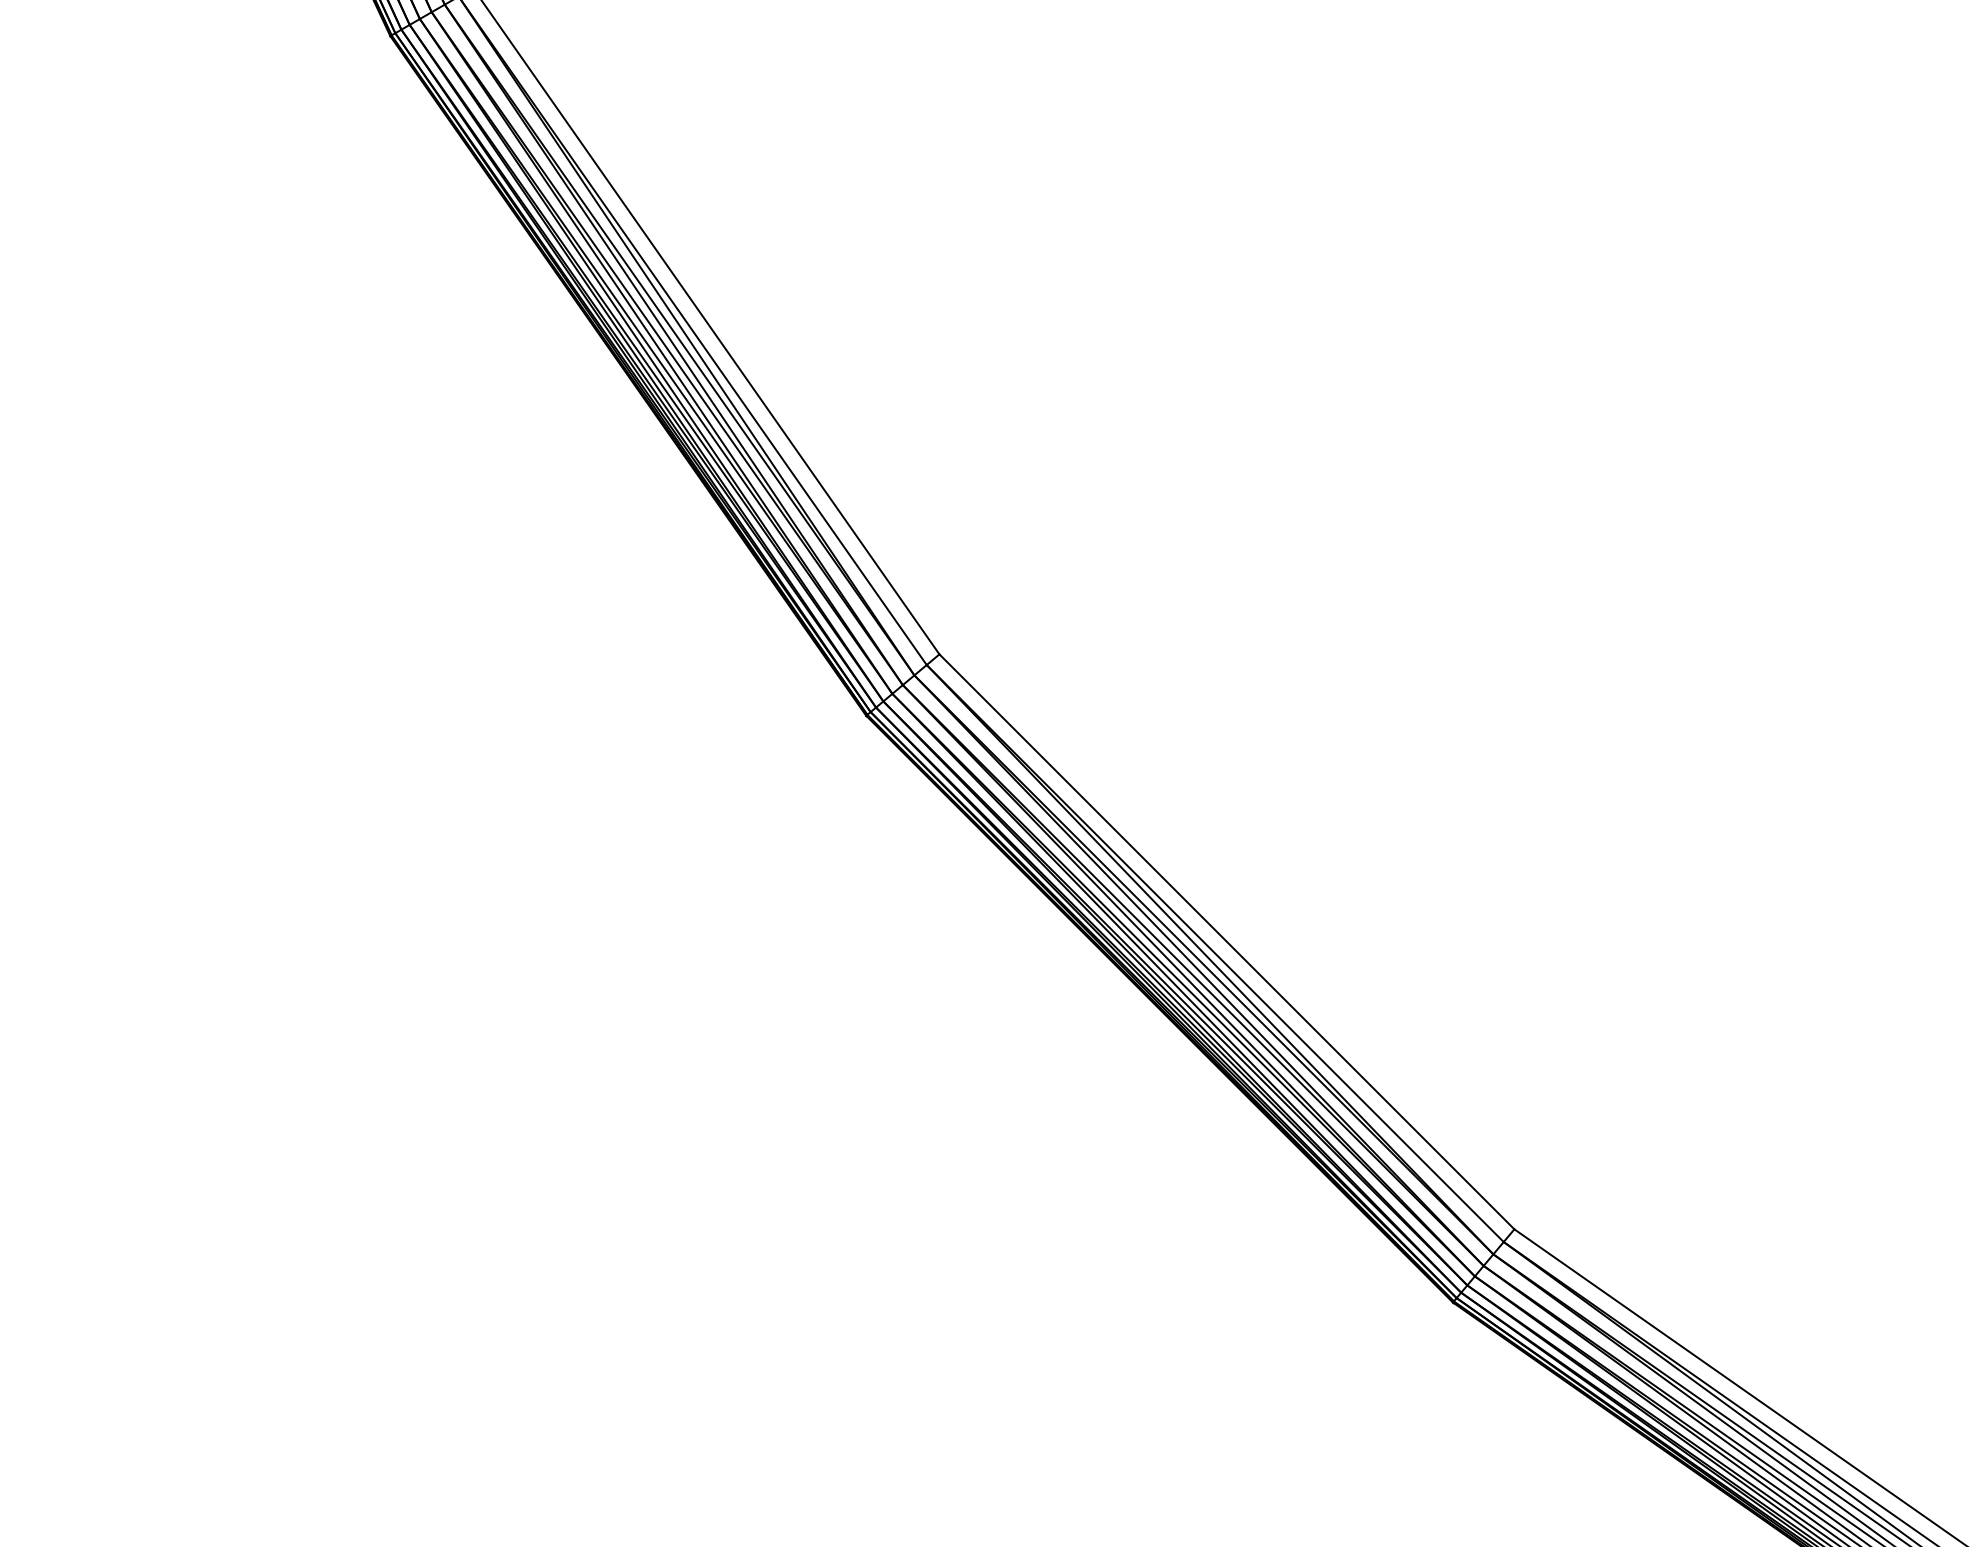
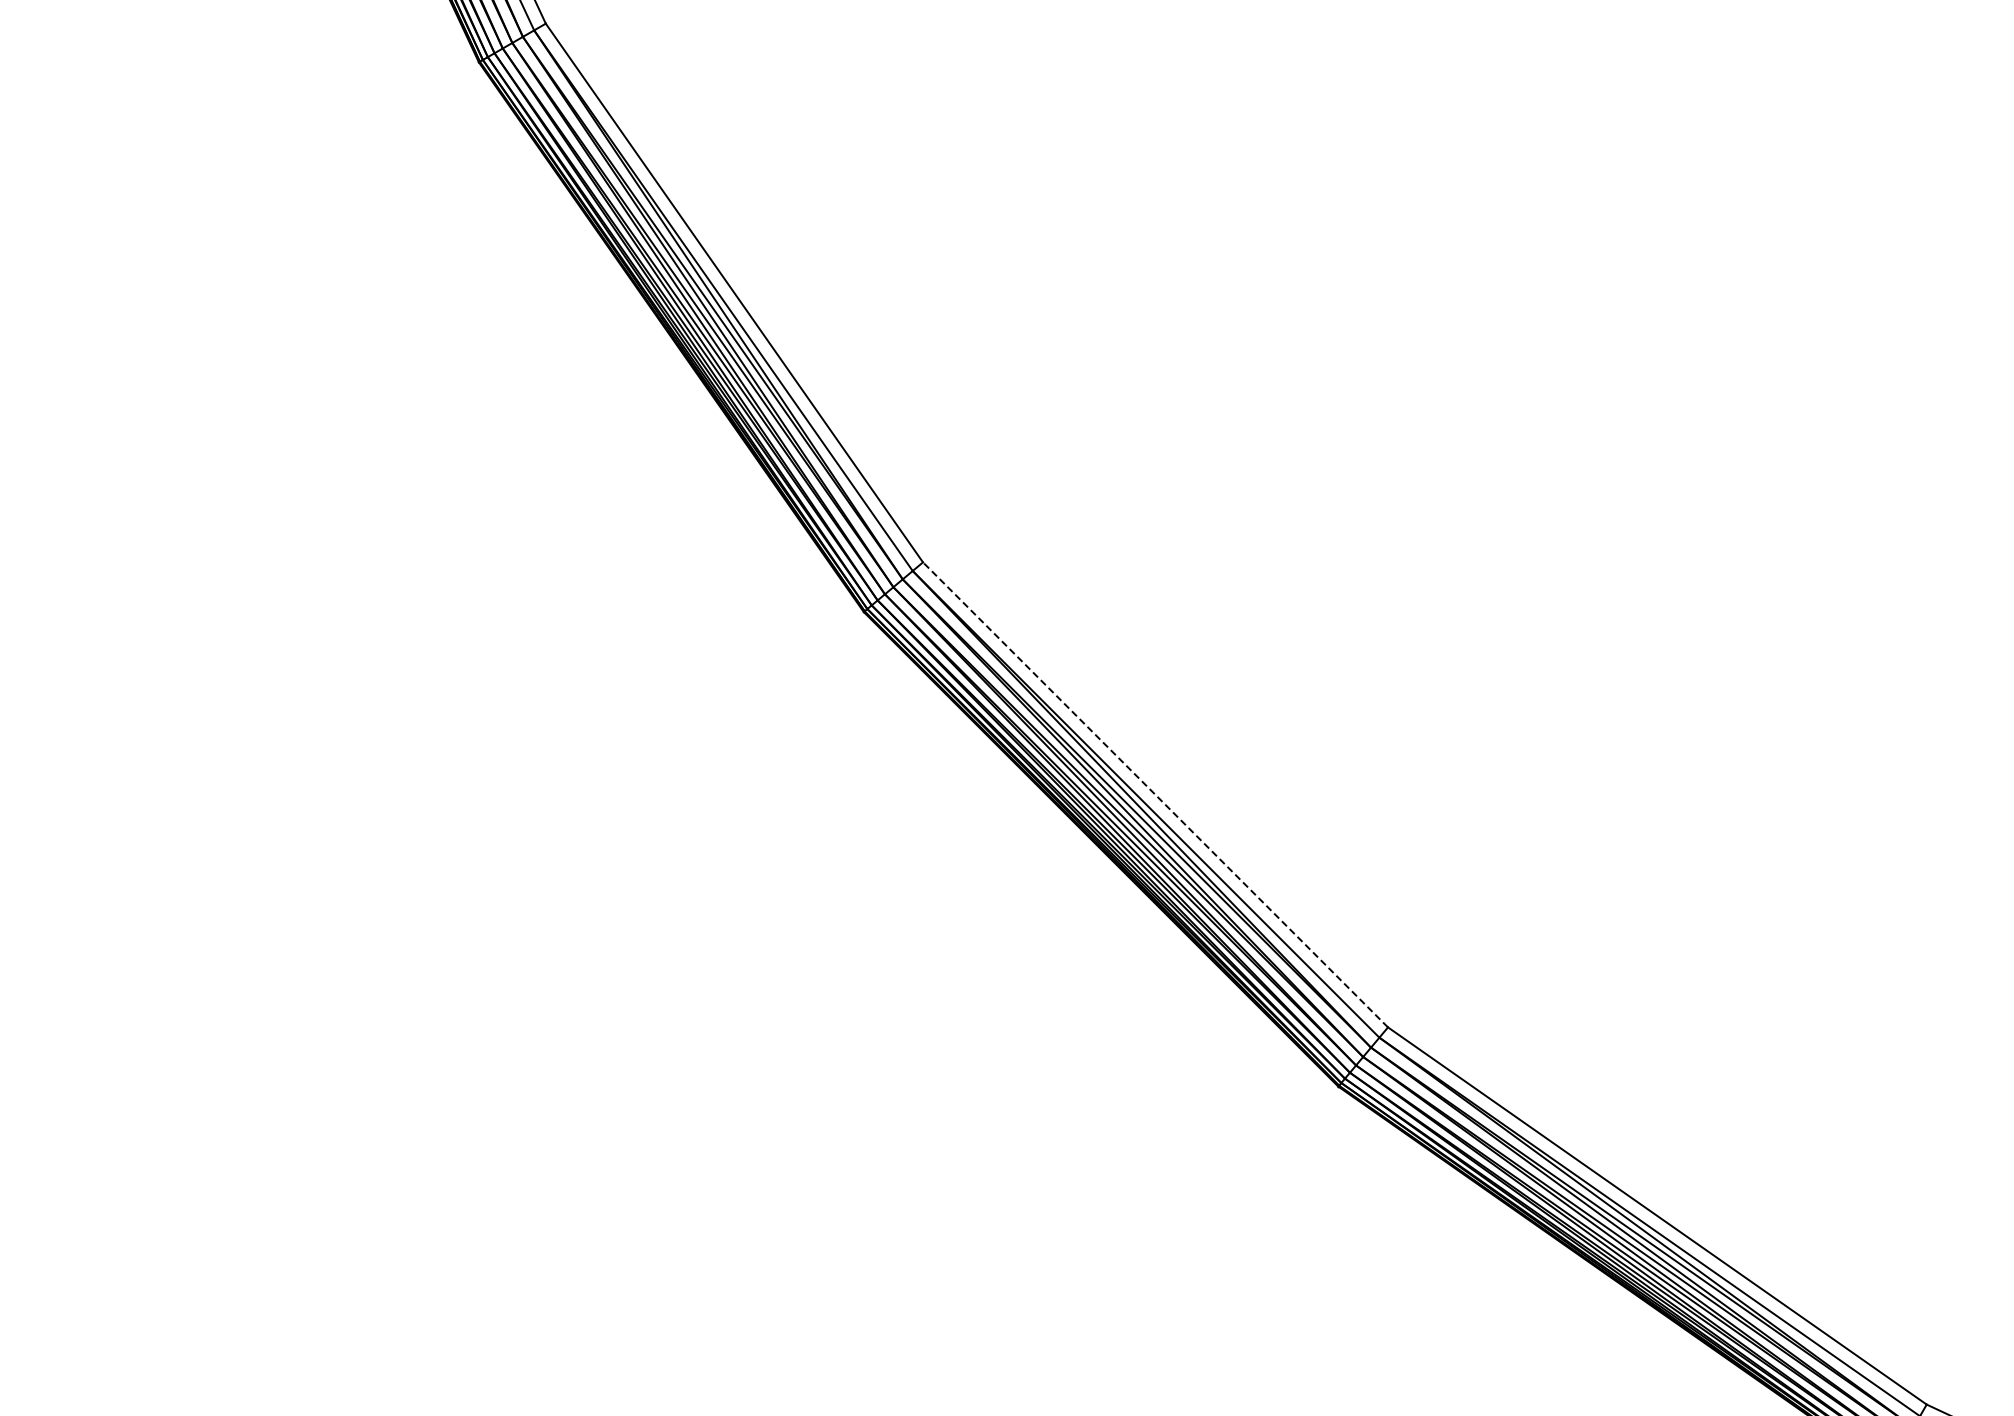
line: (1226, 941) -> (1155, 794), solid -> dashed

